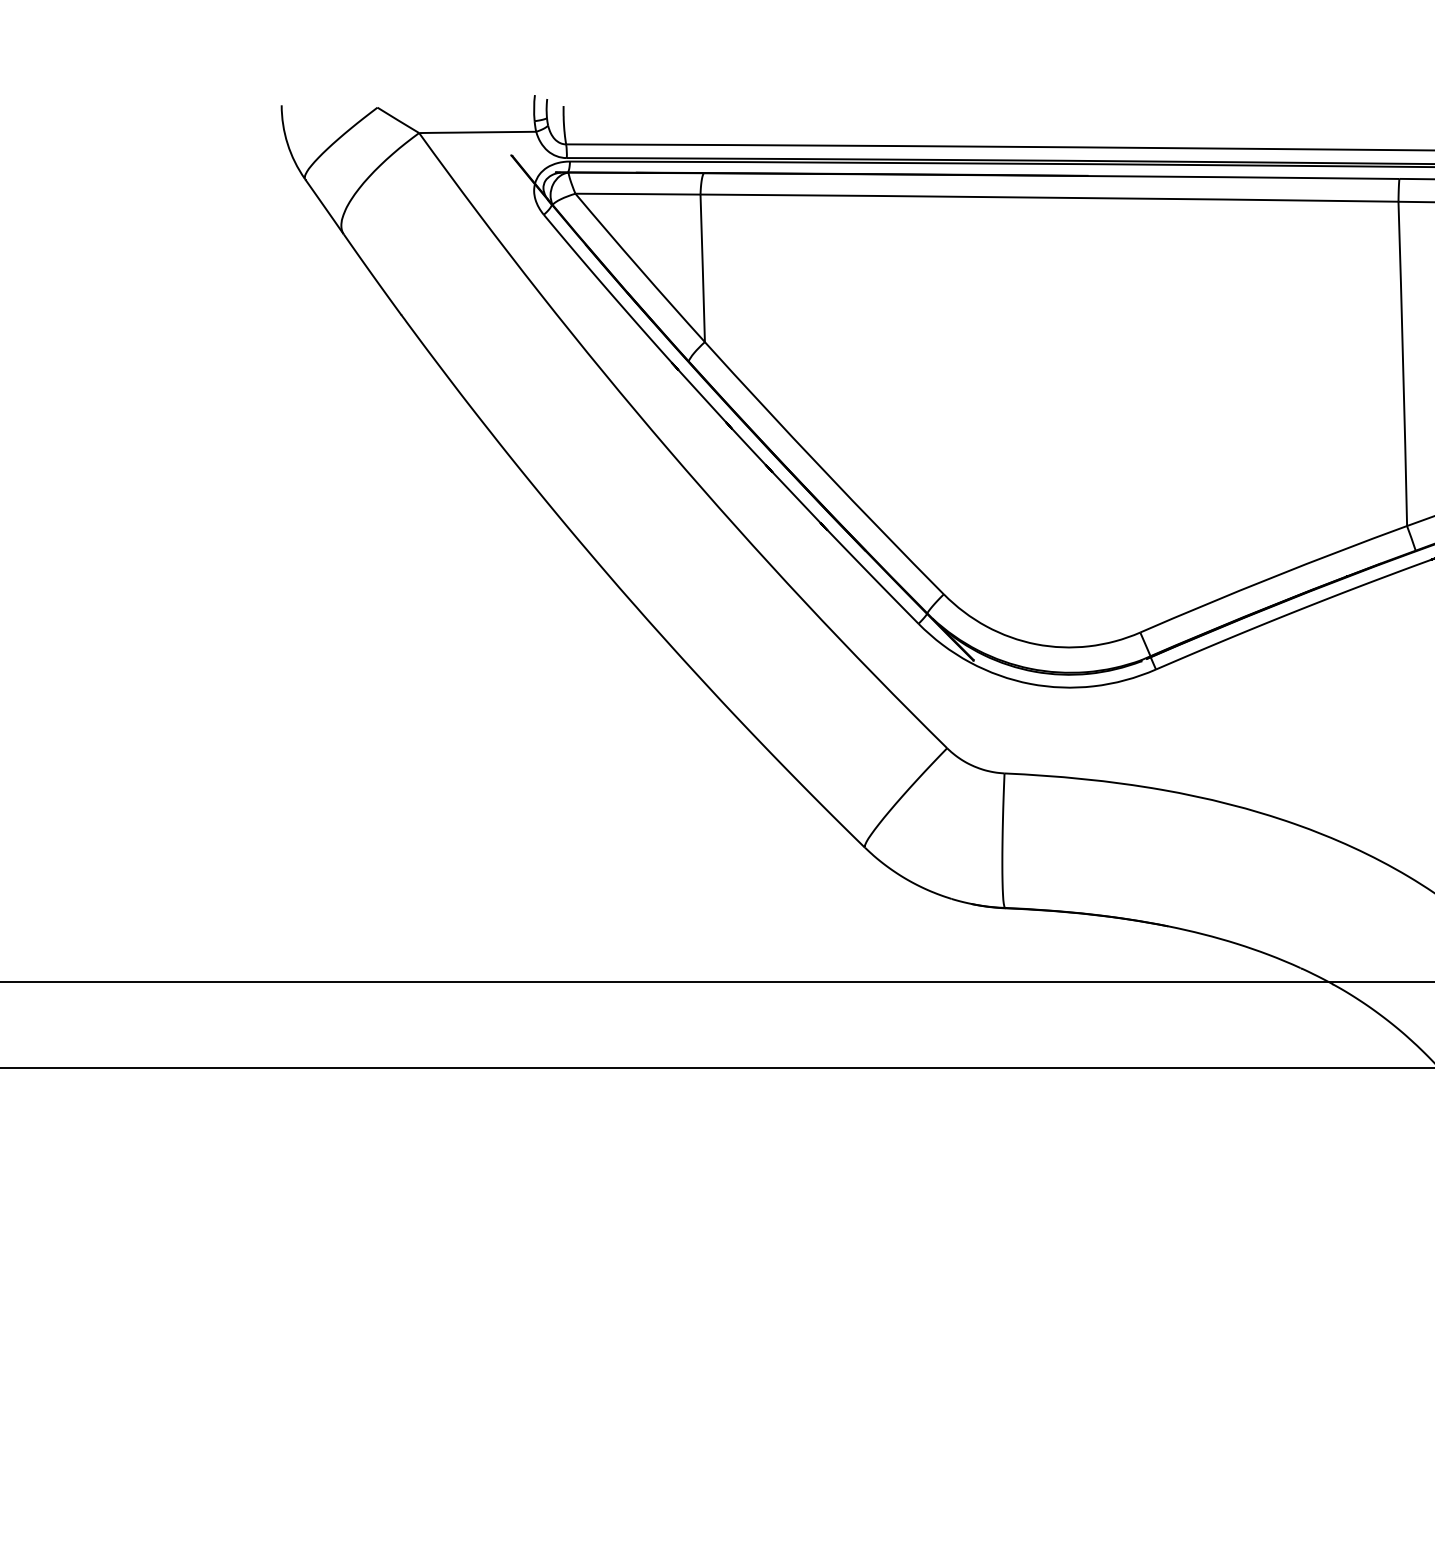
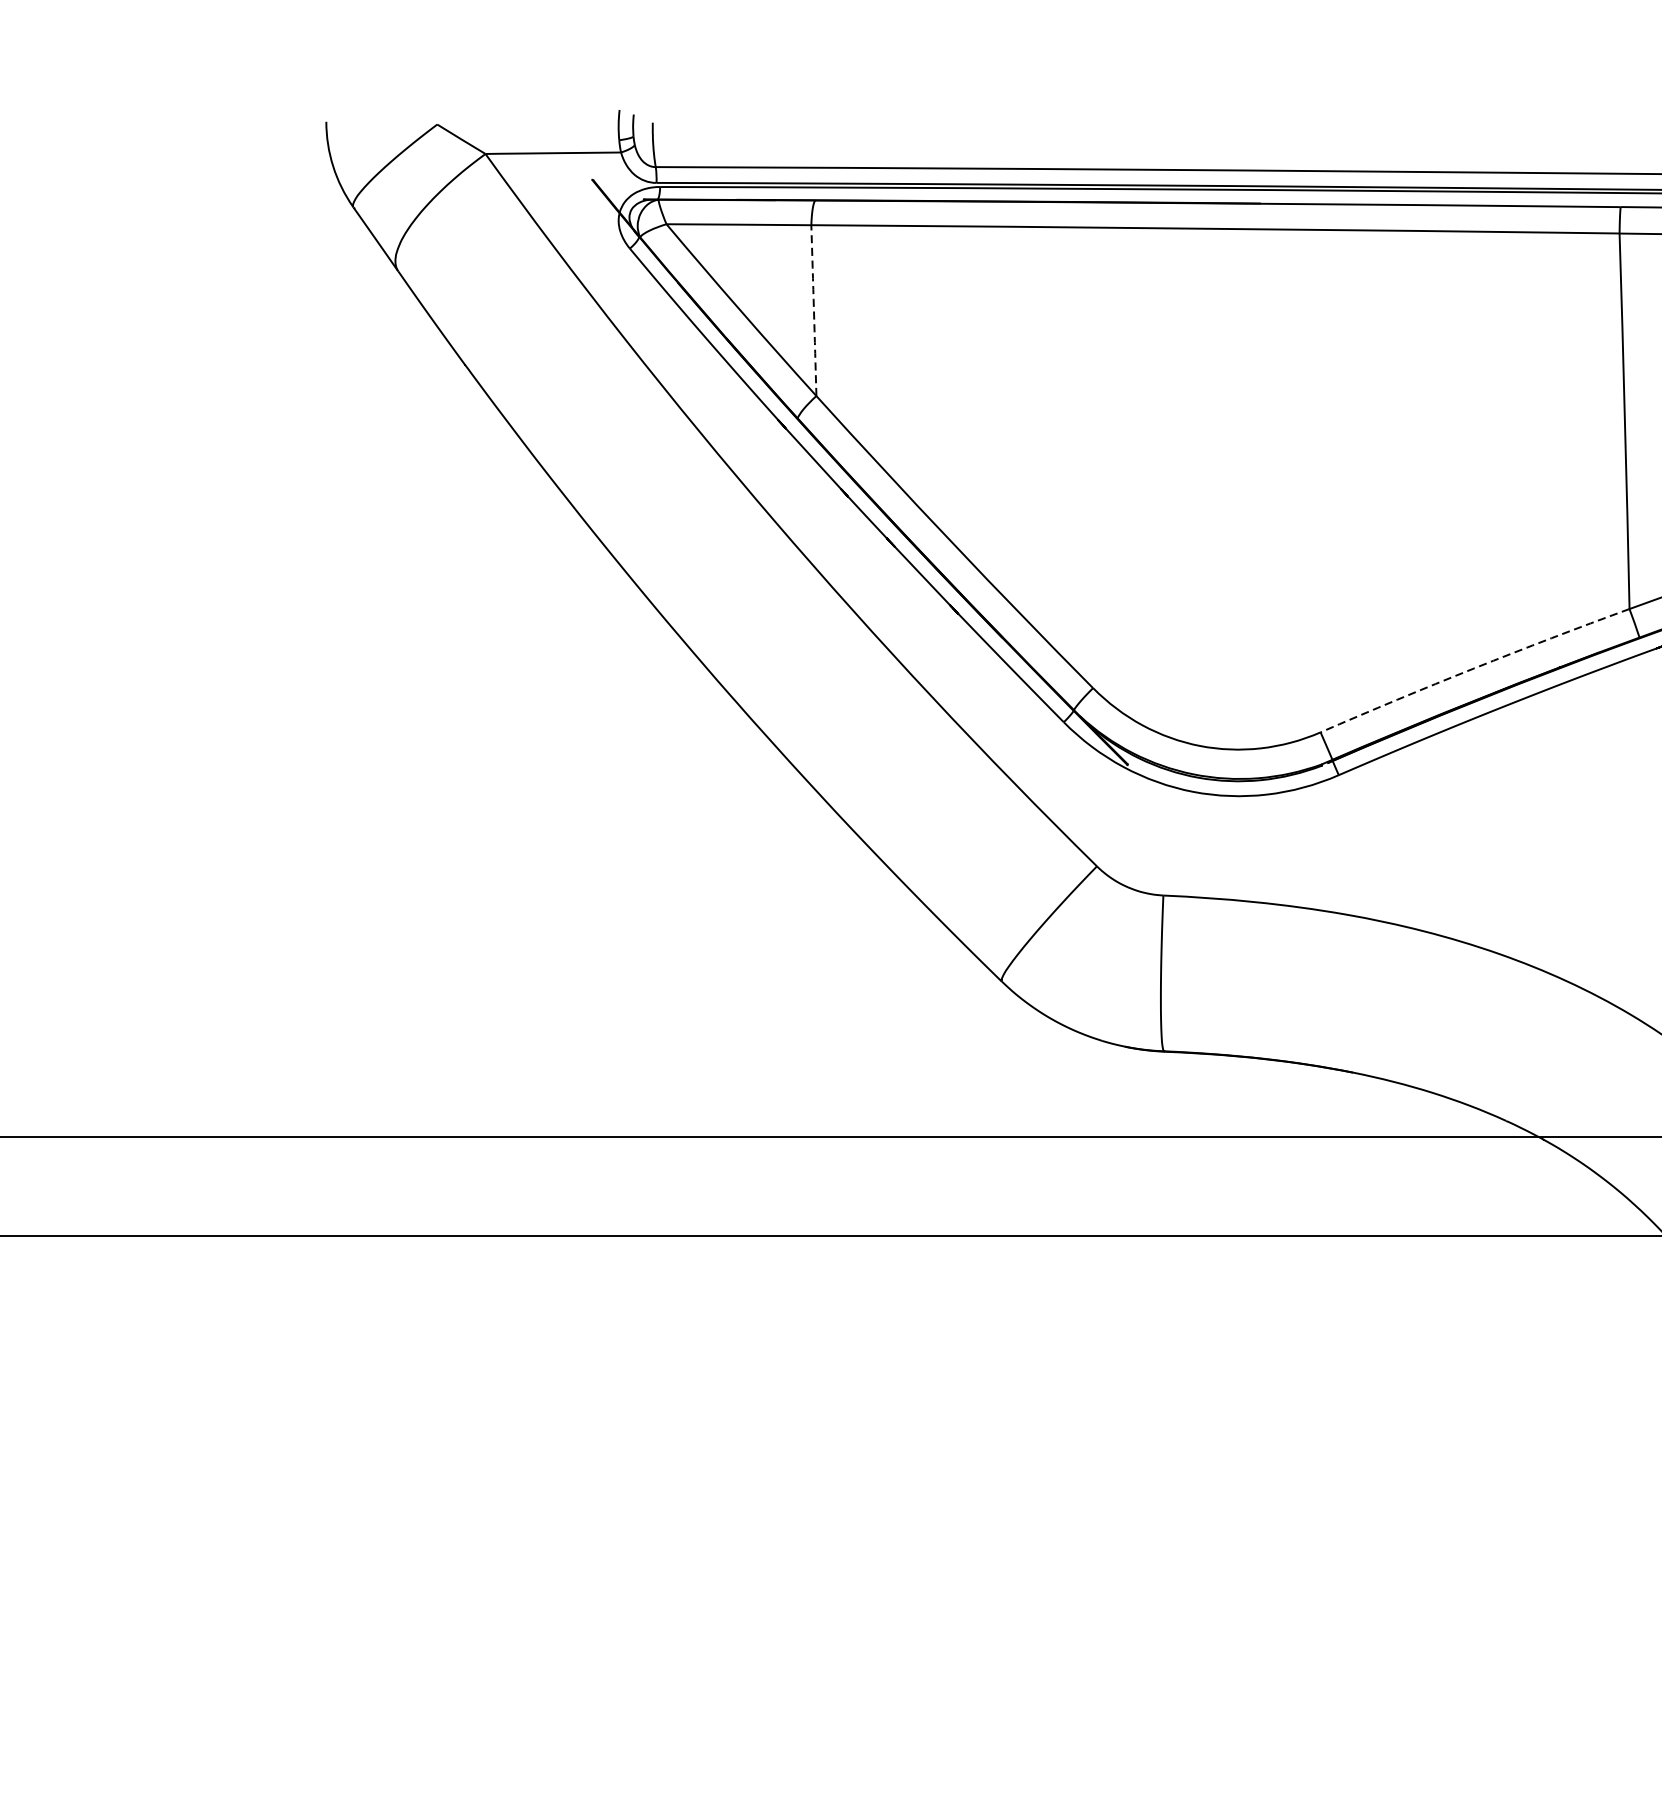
arc: (702, 268) -> (813, 310), solid -> dashed
arc: (1272, 577) -> (1473, 668), solid -> dashed

